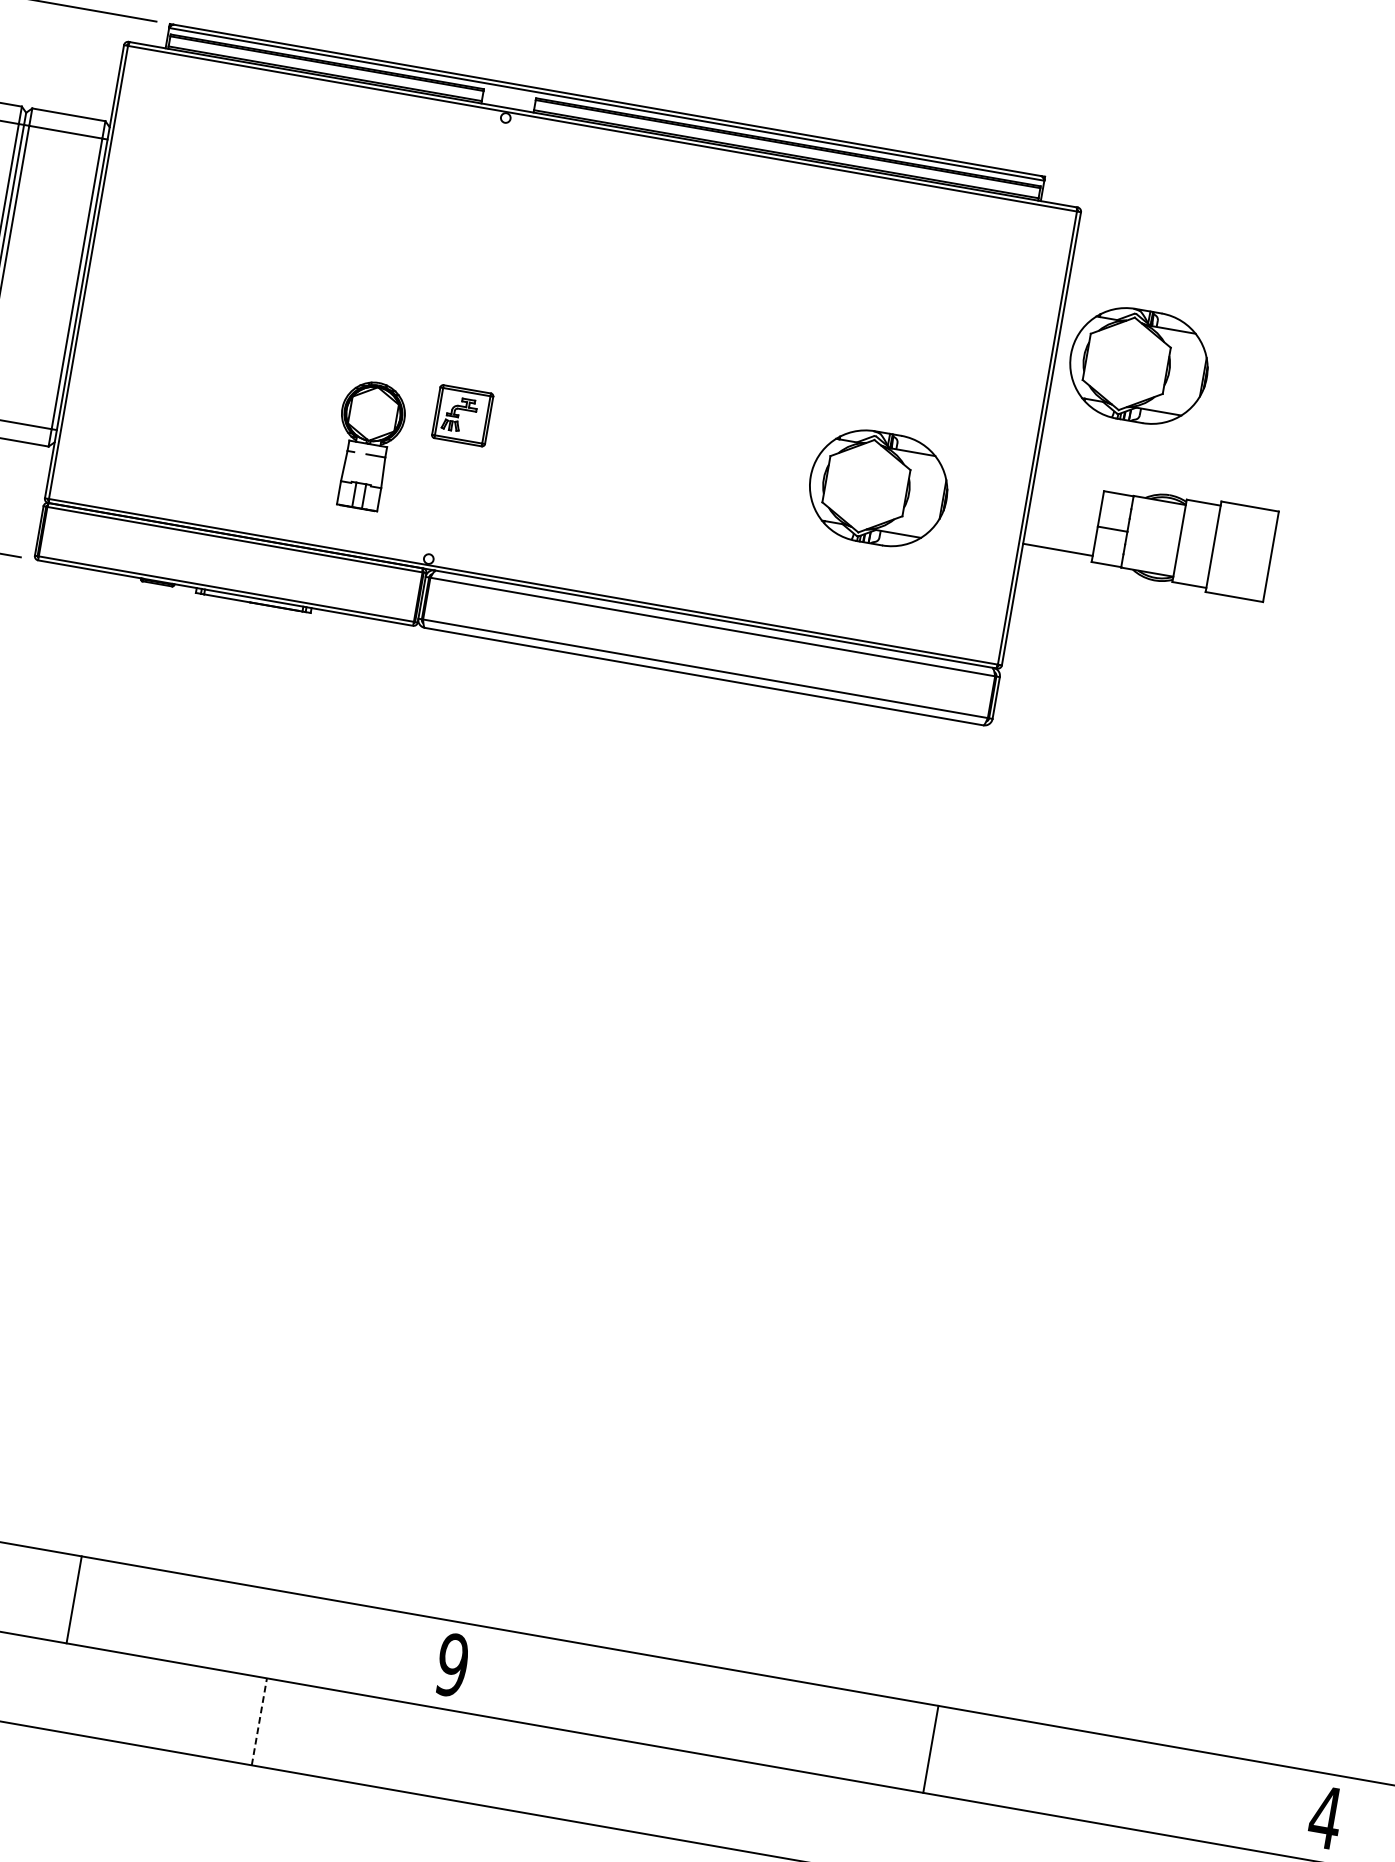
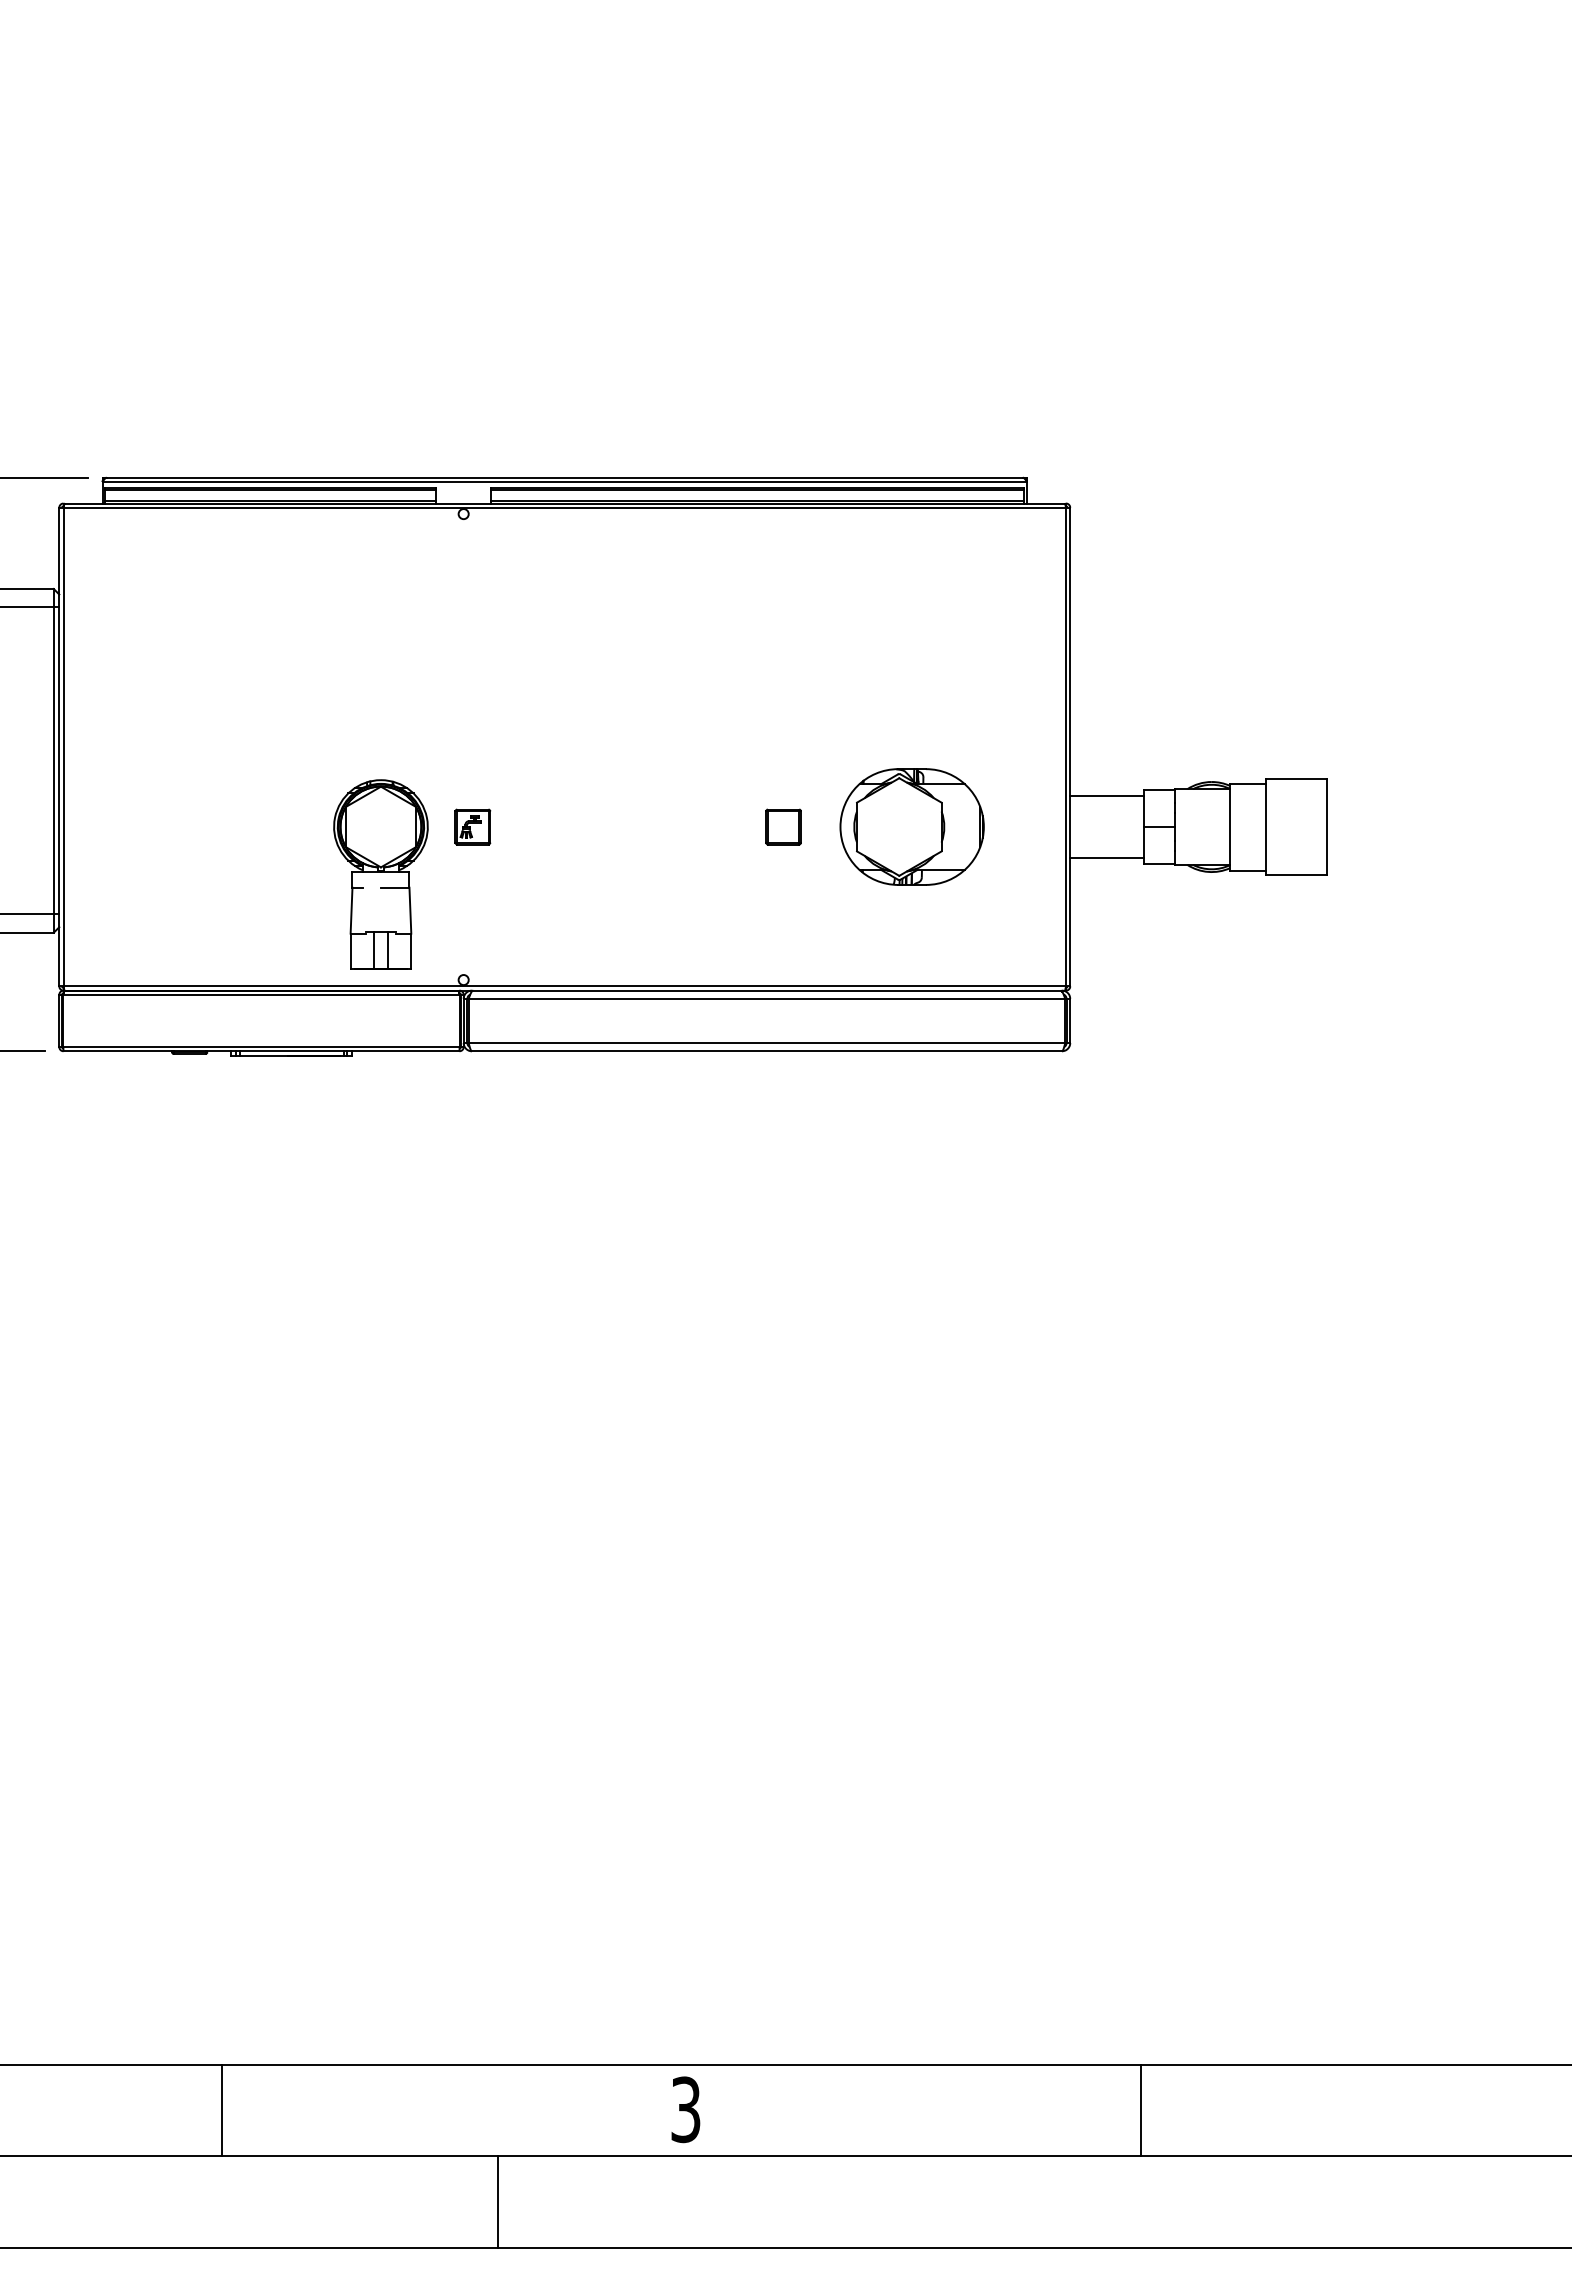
part: (1138, 365) -> (1156, 654), removed
part: (462, 415) -> (472, 826), size x0.62
part: (367, 445) -> (380, 874), size x1.43
part: (756, 466) -> (783, 826), added
line: (1067, 491) -> (1106, 796), added
line: (74, 1599) -> (222, 2110), moved
text: (452, 1664) -> (685, 2109), 9 -> 3
line: (259, 1721) -> (498, 2202), dashed -> solid
line: (930, 1749) -> (1141, 2110), moved

